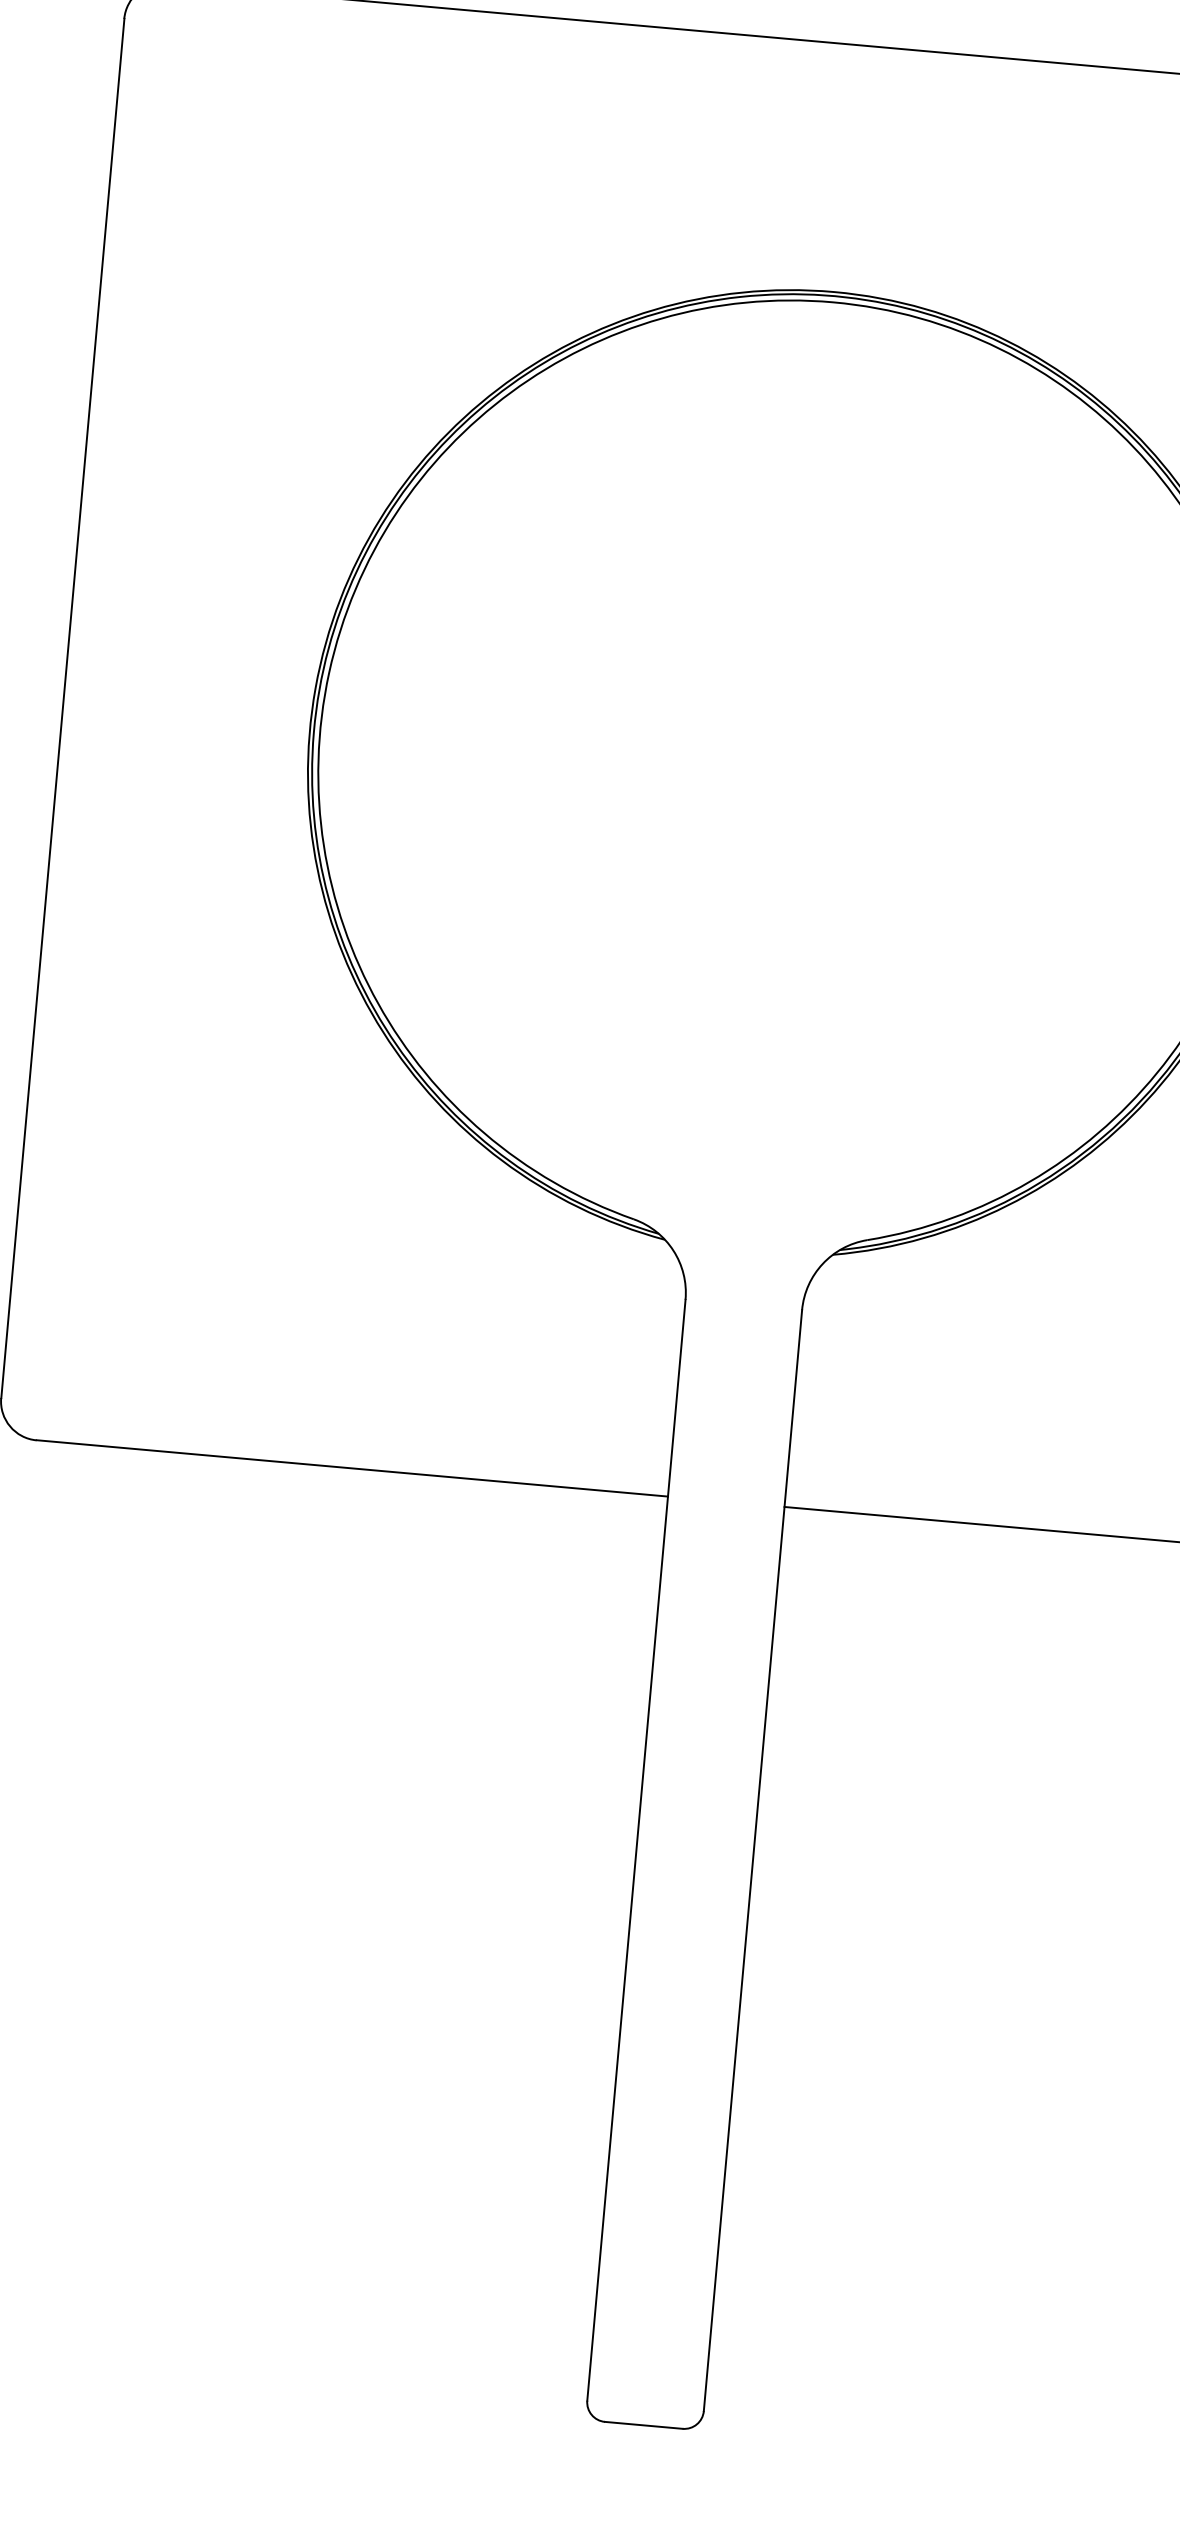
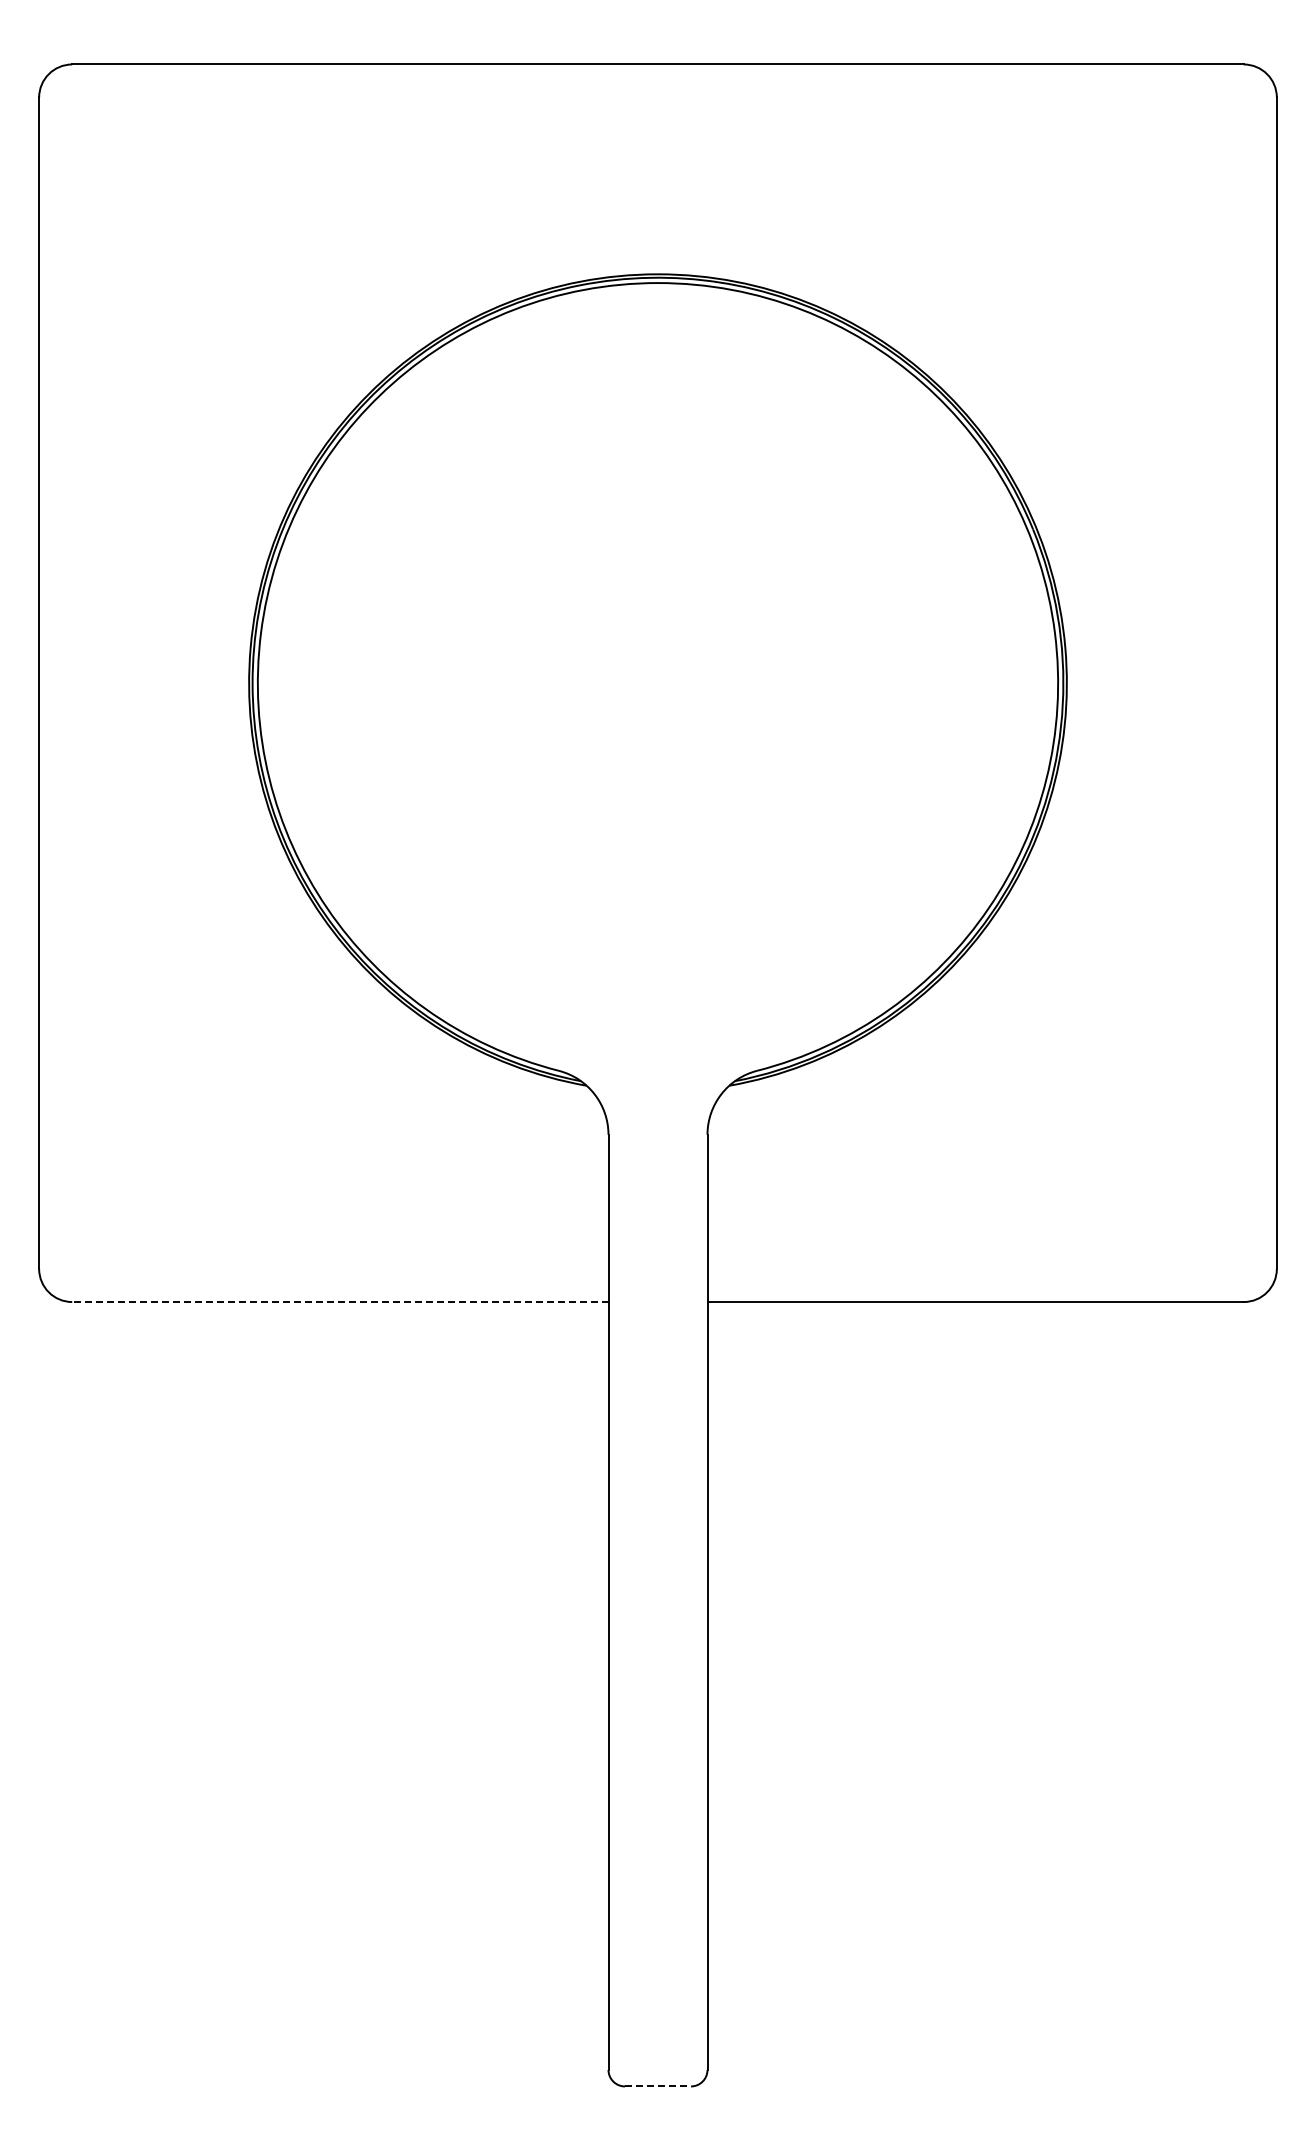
line: (351, 1467) -> (339, 1301), solid -> dashed
line: (644, 2425) -> (658, 2086), solid -> dashed

